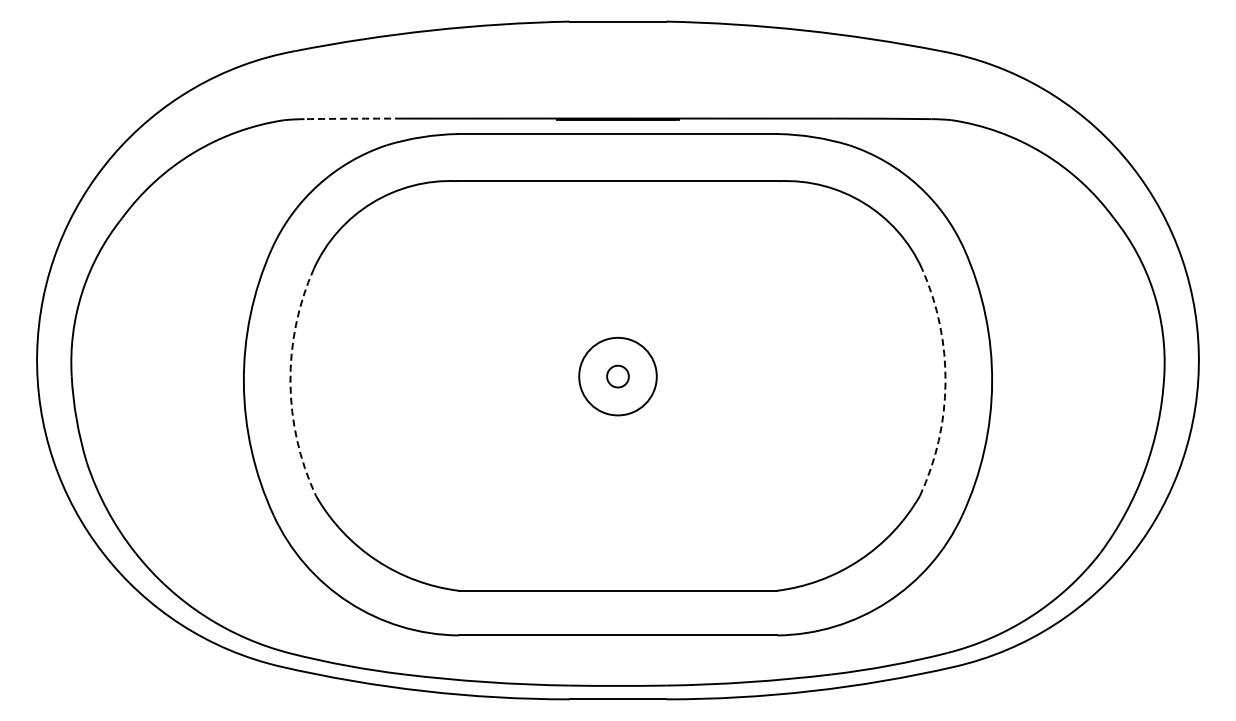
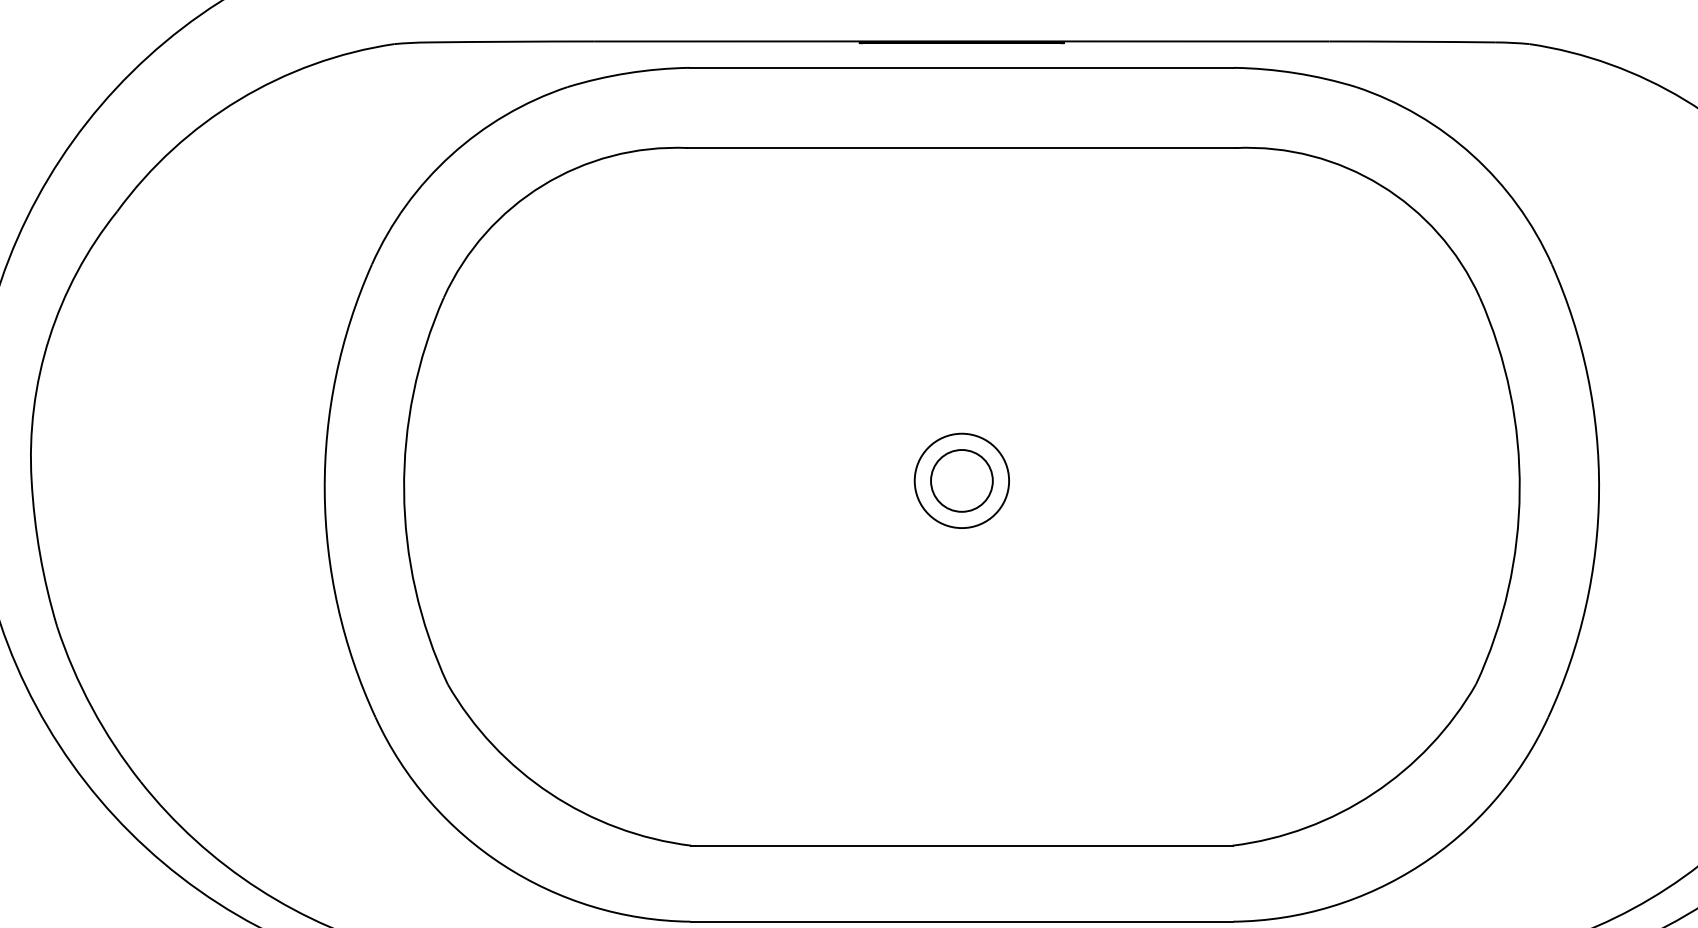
arc: (353, 118) -> (511, 41), dashed -> solid
circle: (617, 376) -> (961, 480), size x0.71
circle: (617, 376) -> (961, 480), size x1.67
arc: (290, 382) -> (404, 490), dashed -> solid
arc: (945, 382) -> (1519, 490), dashed -> solid

